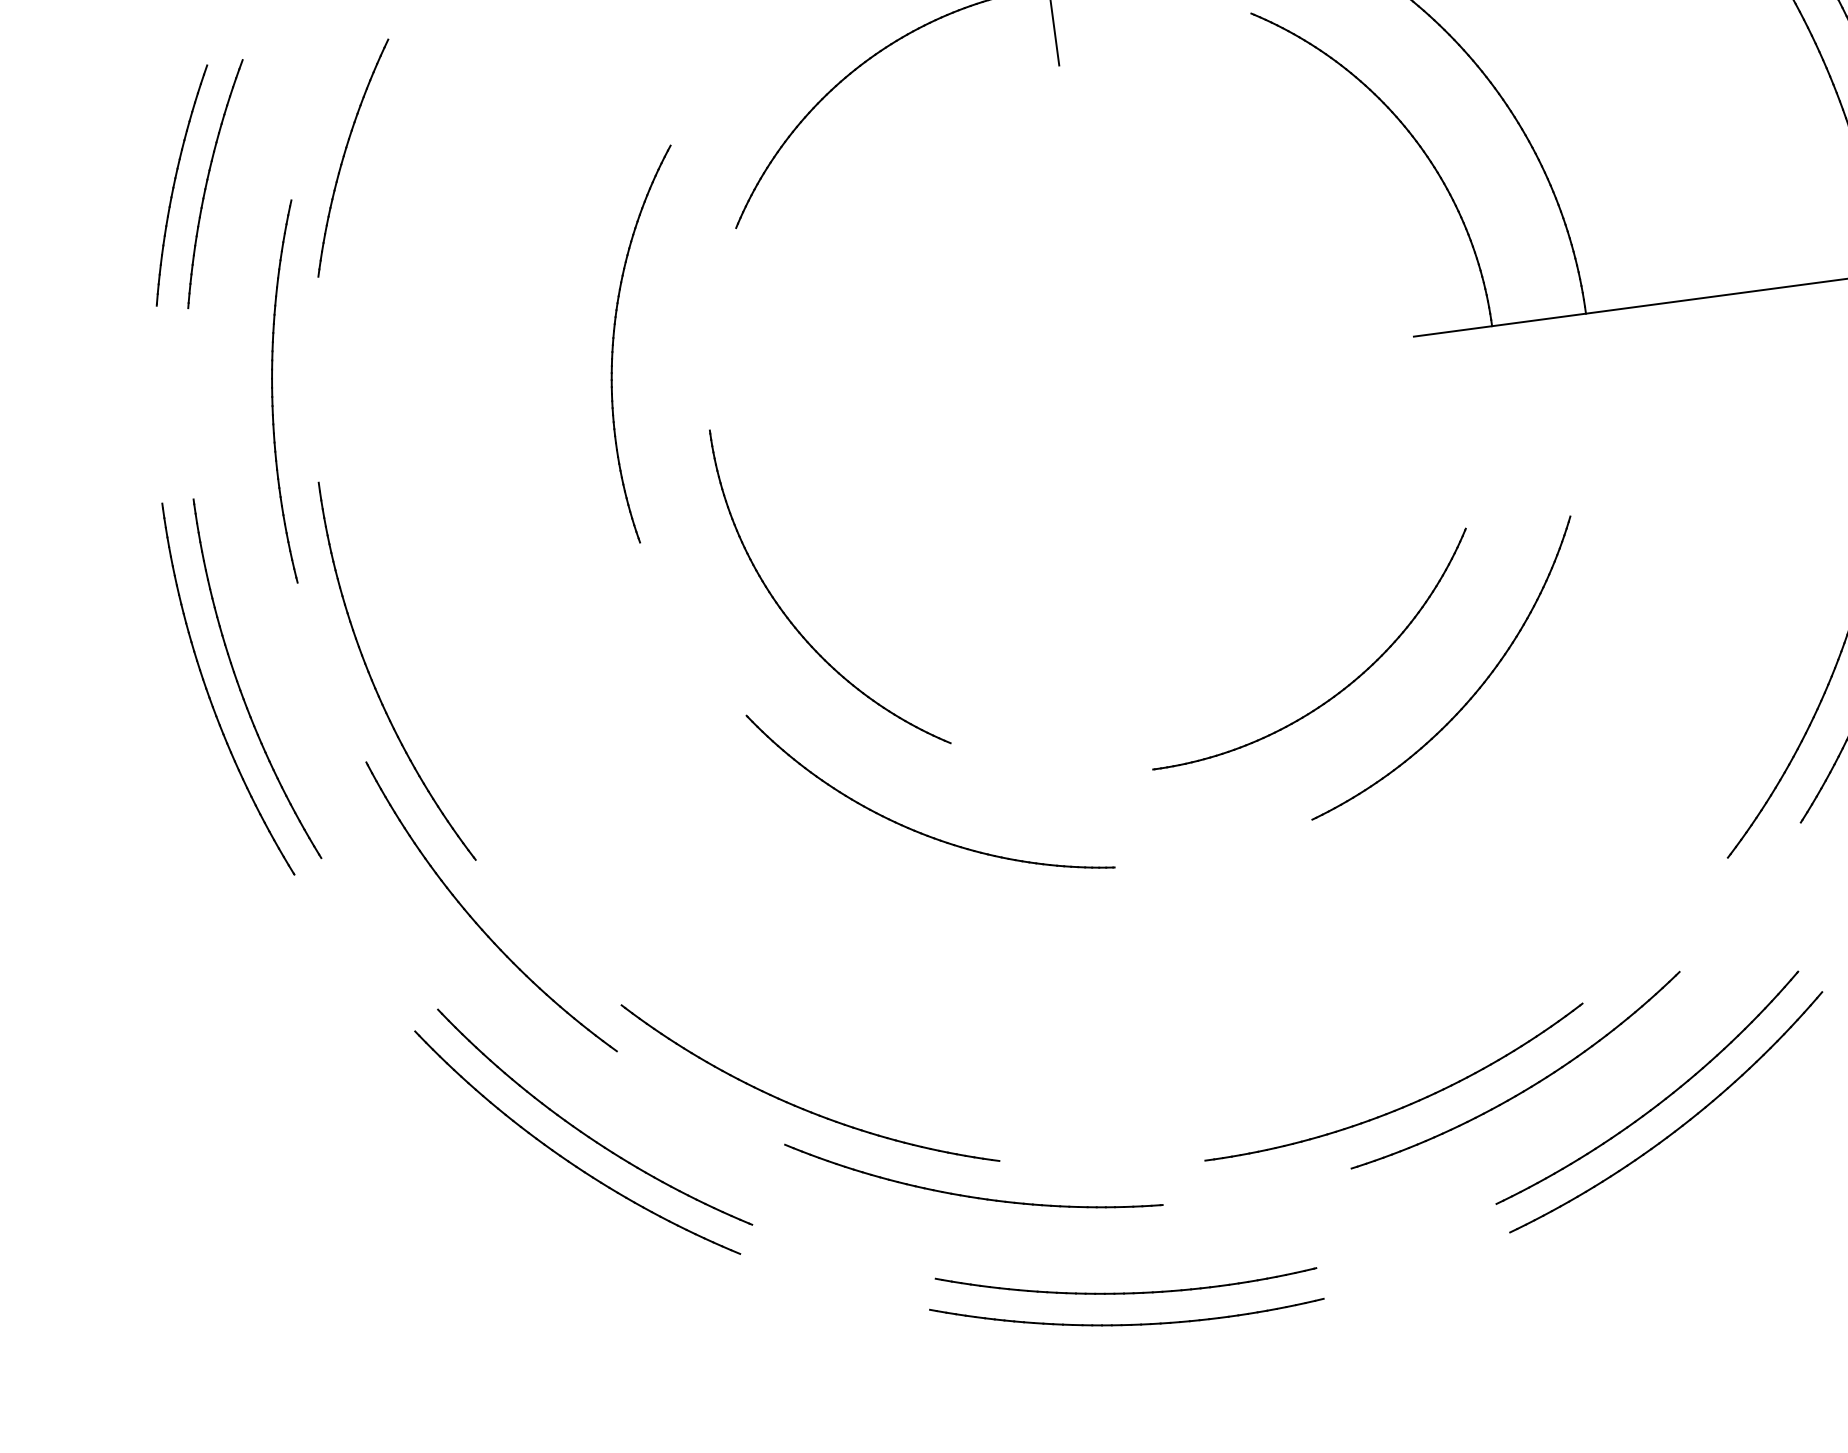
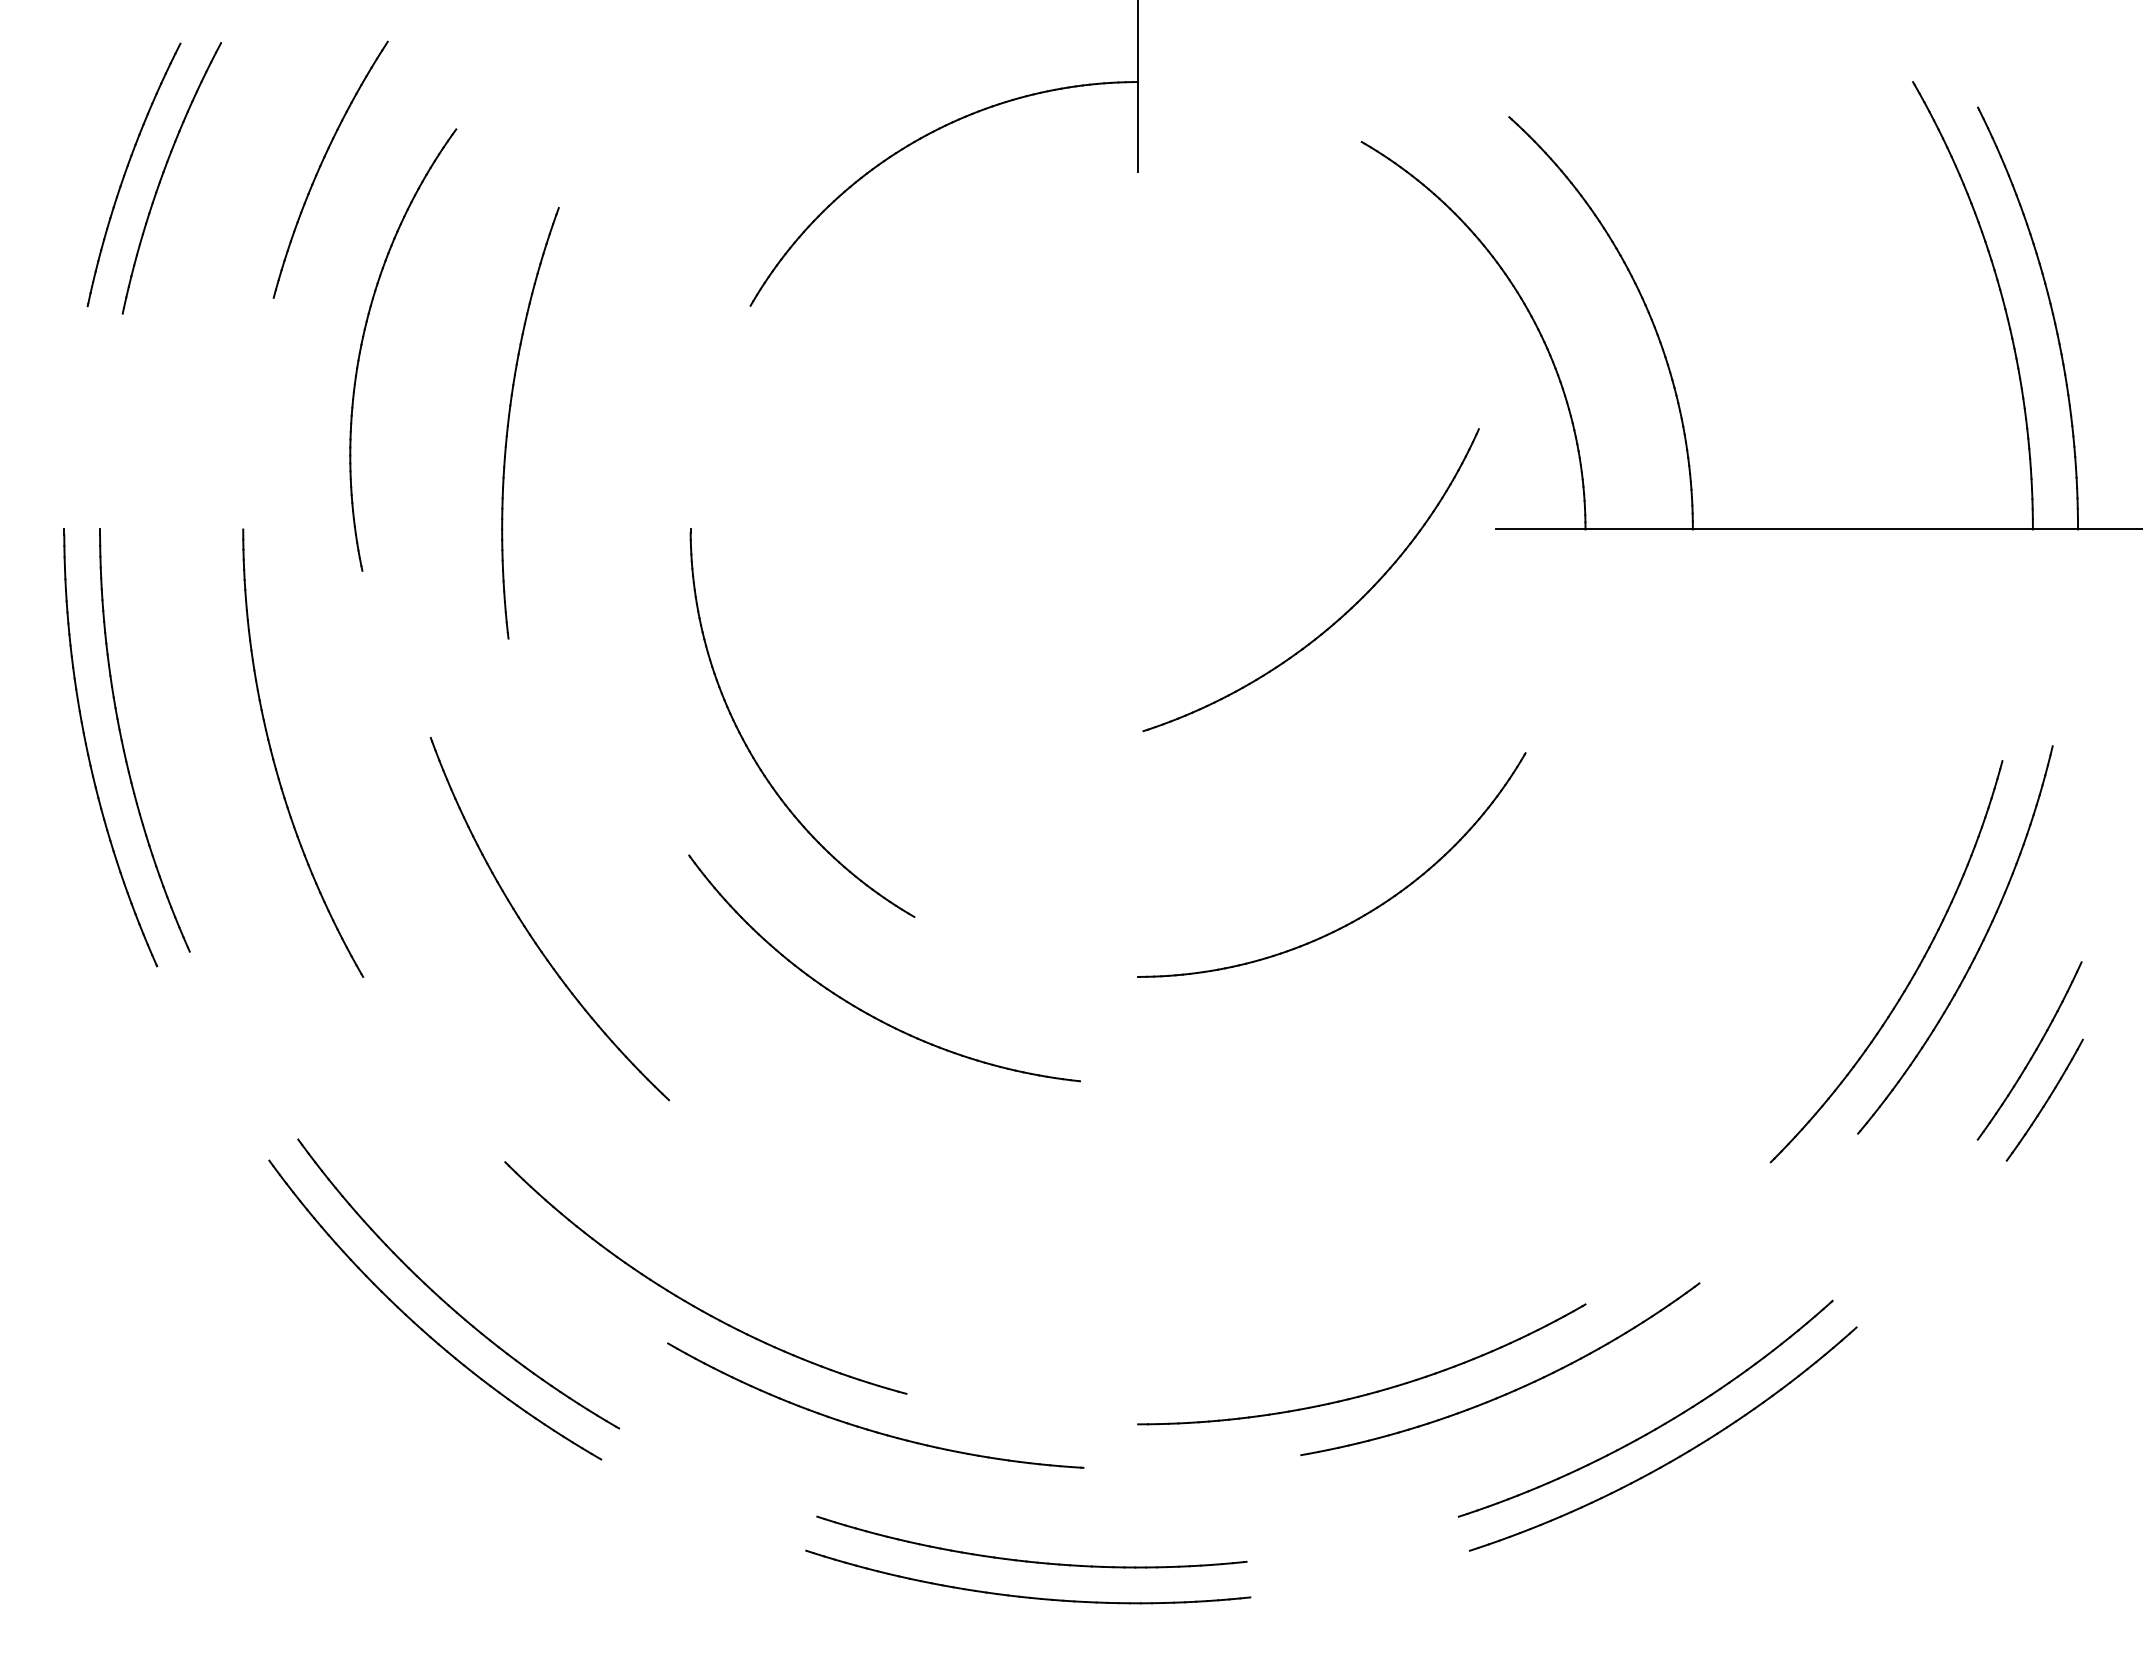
part: (614, 341) -> (363, 340), moved
part: (273, 394) -> (509, 423), moved
part: (1470, 697) -> (1339, 617), moved
part: (476, 921) -> (530, 933), moved

